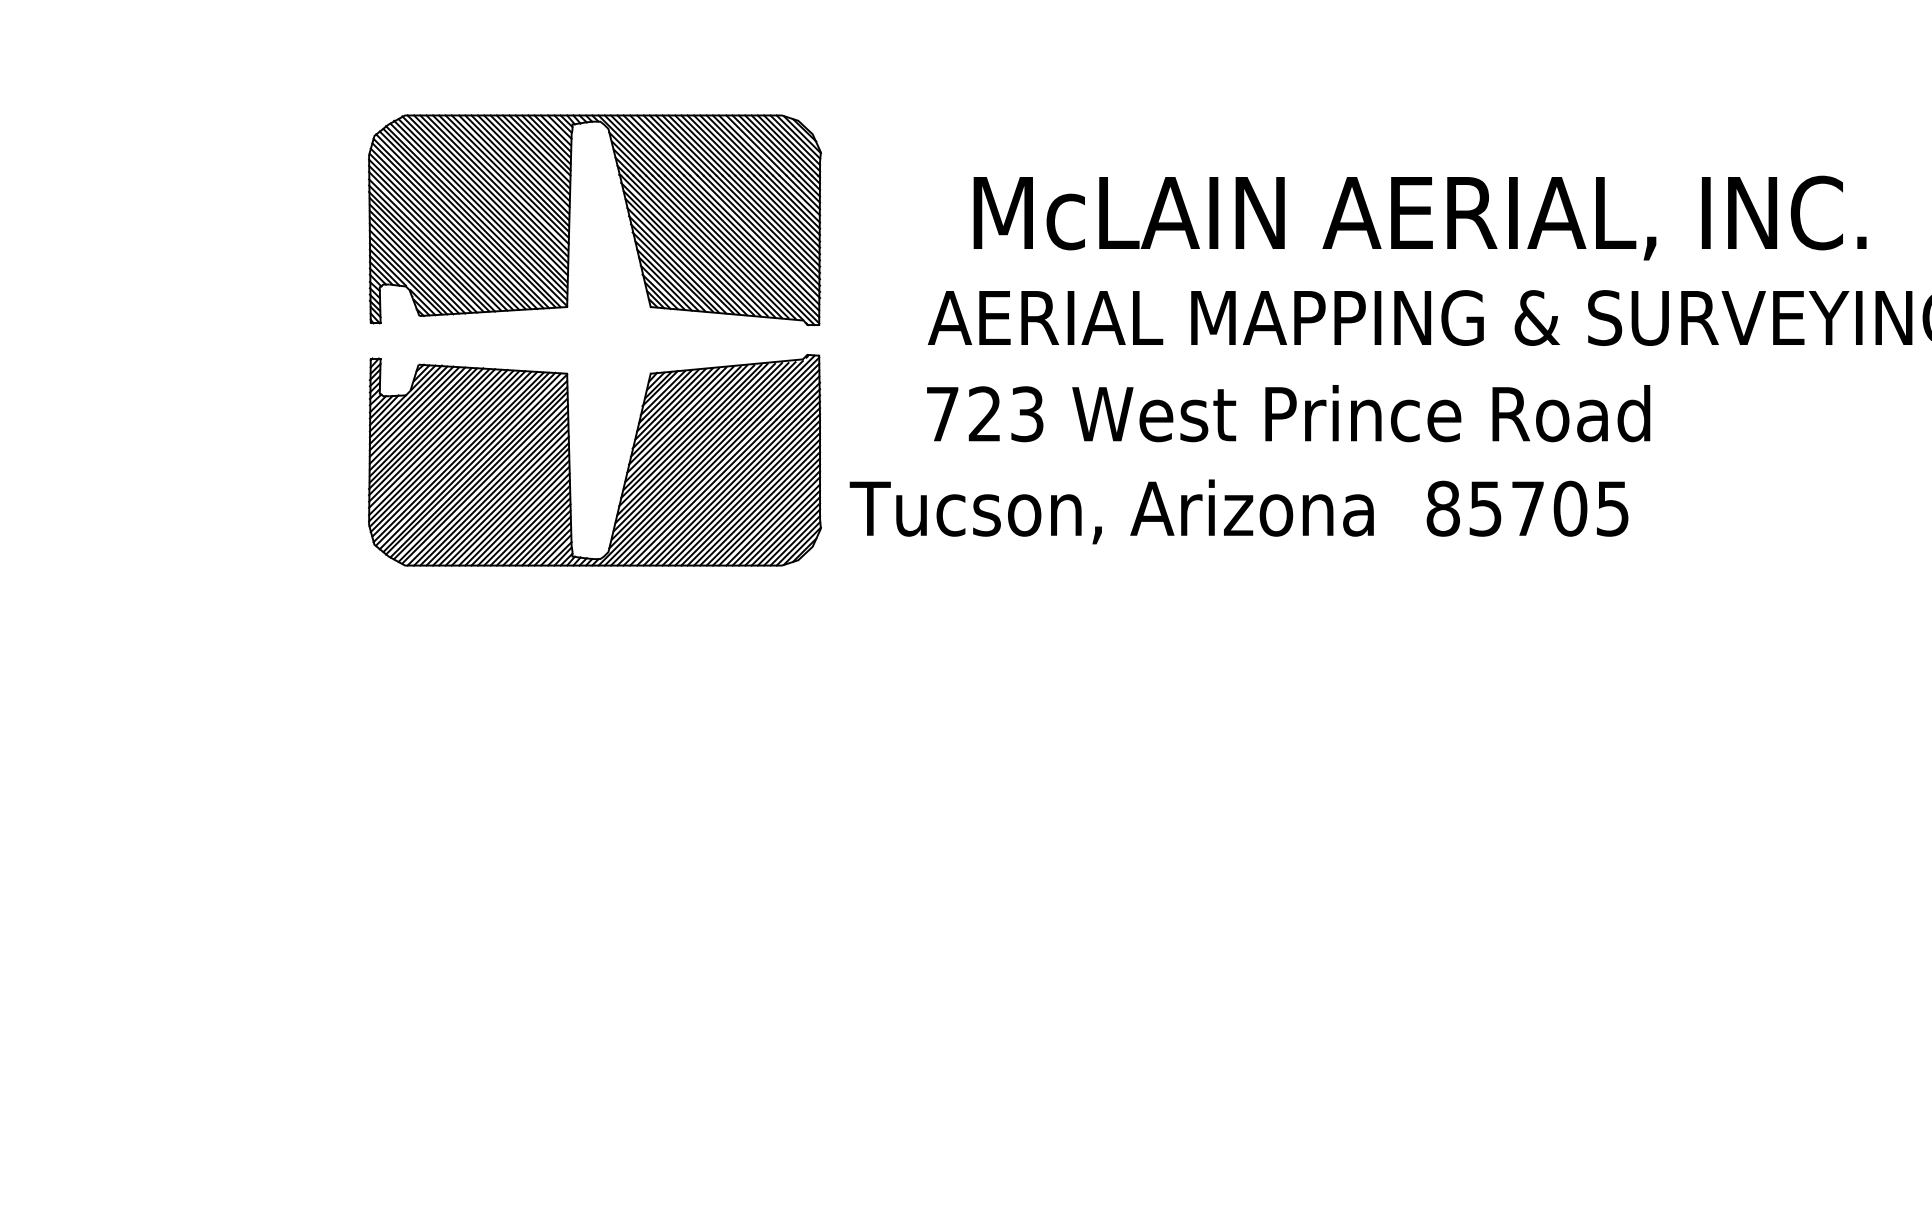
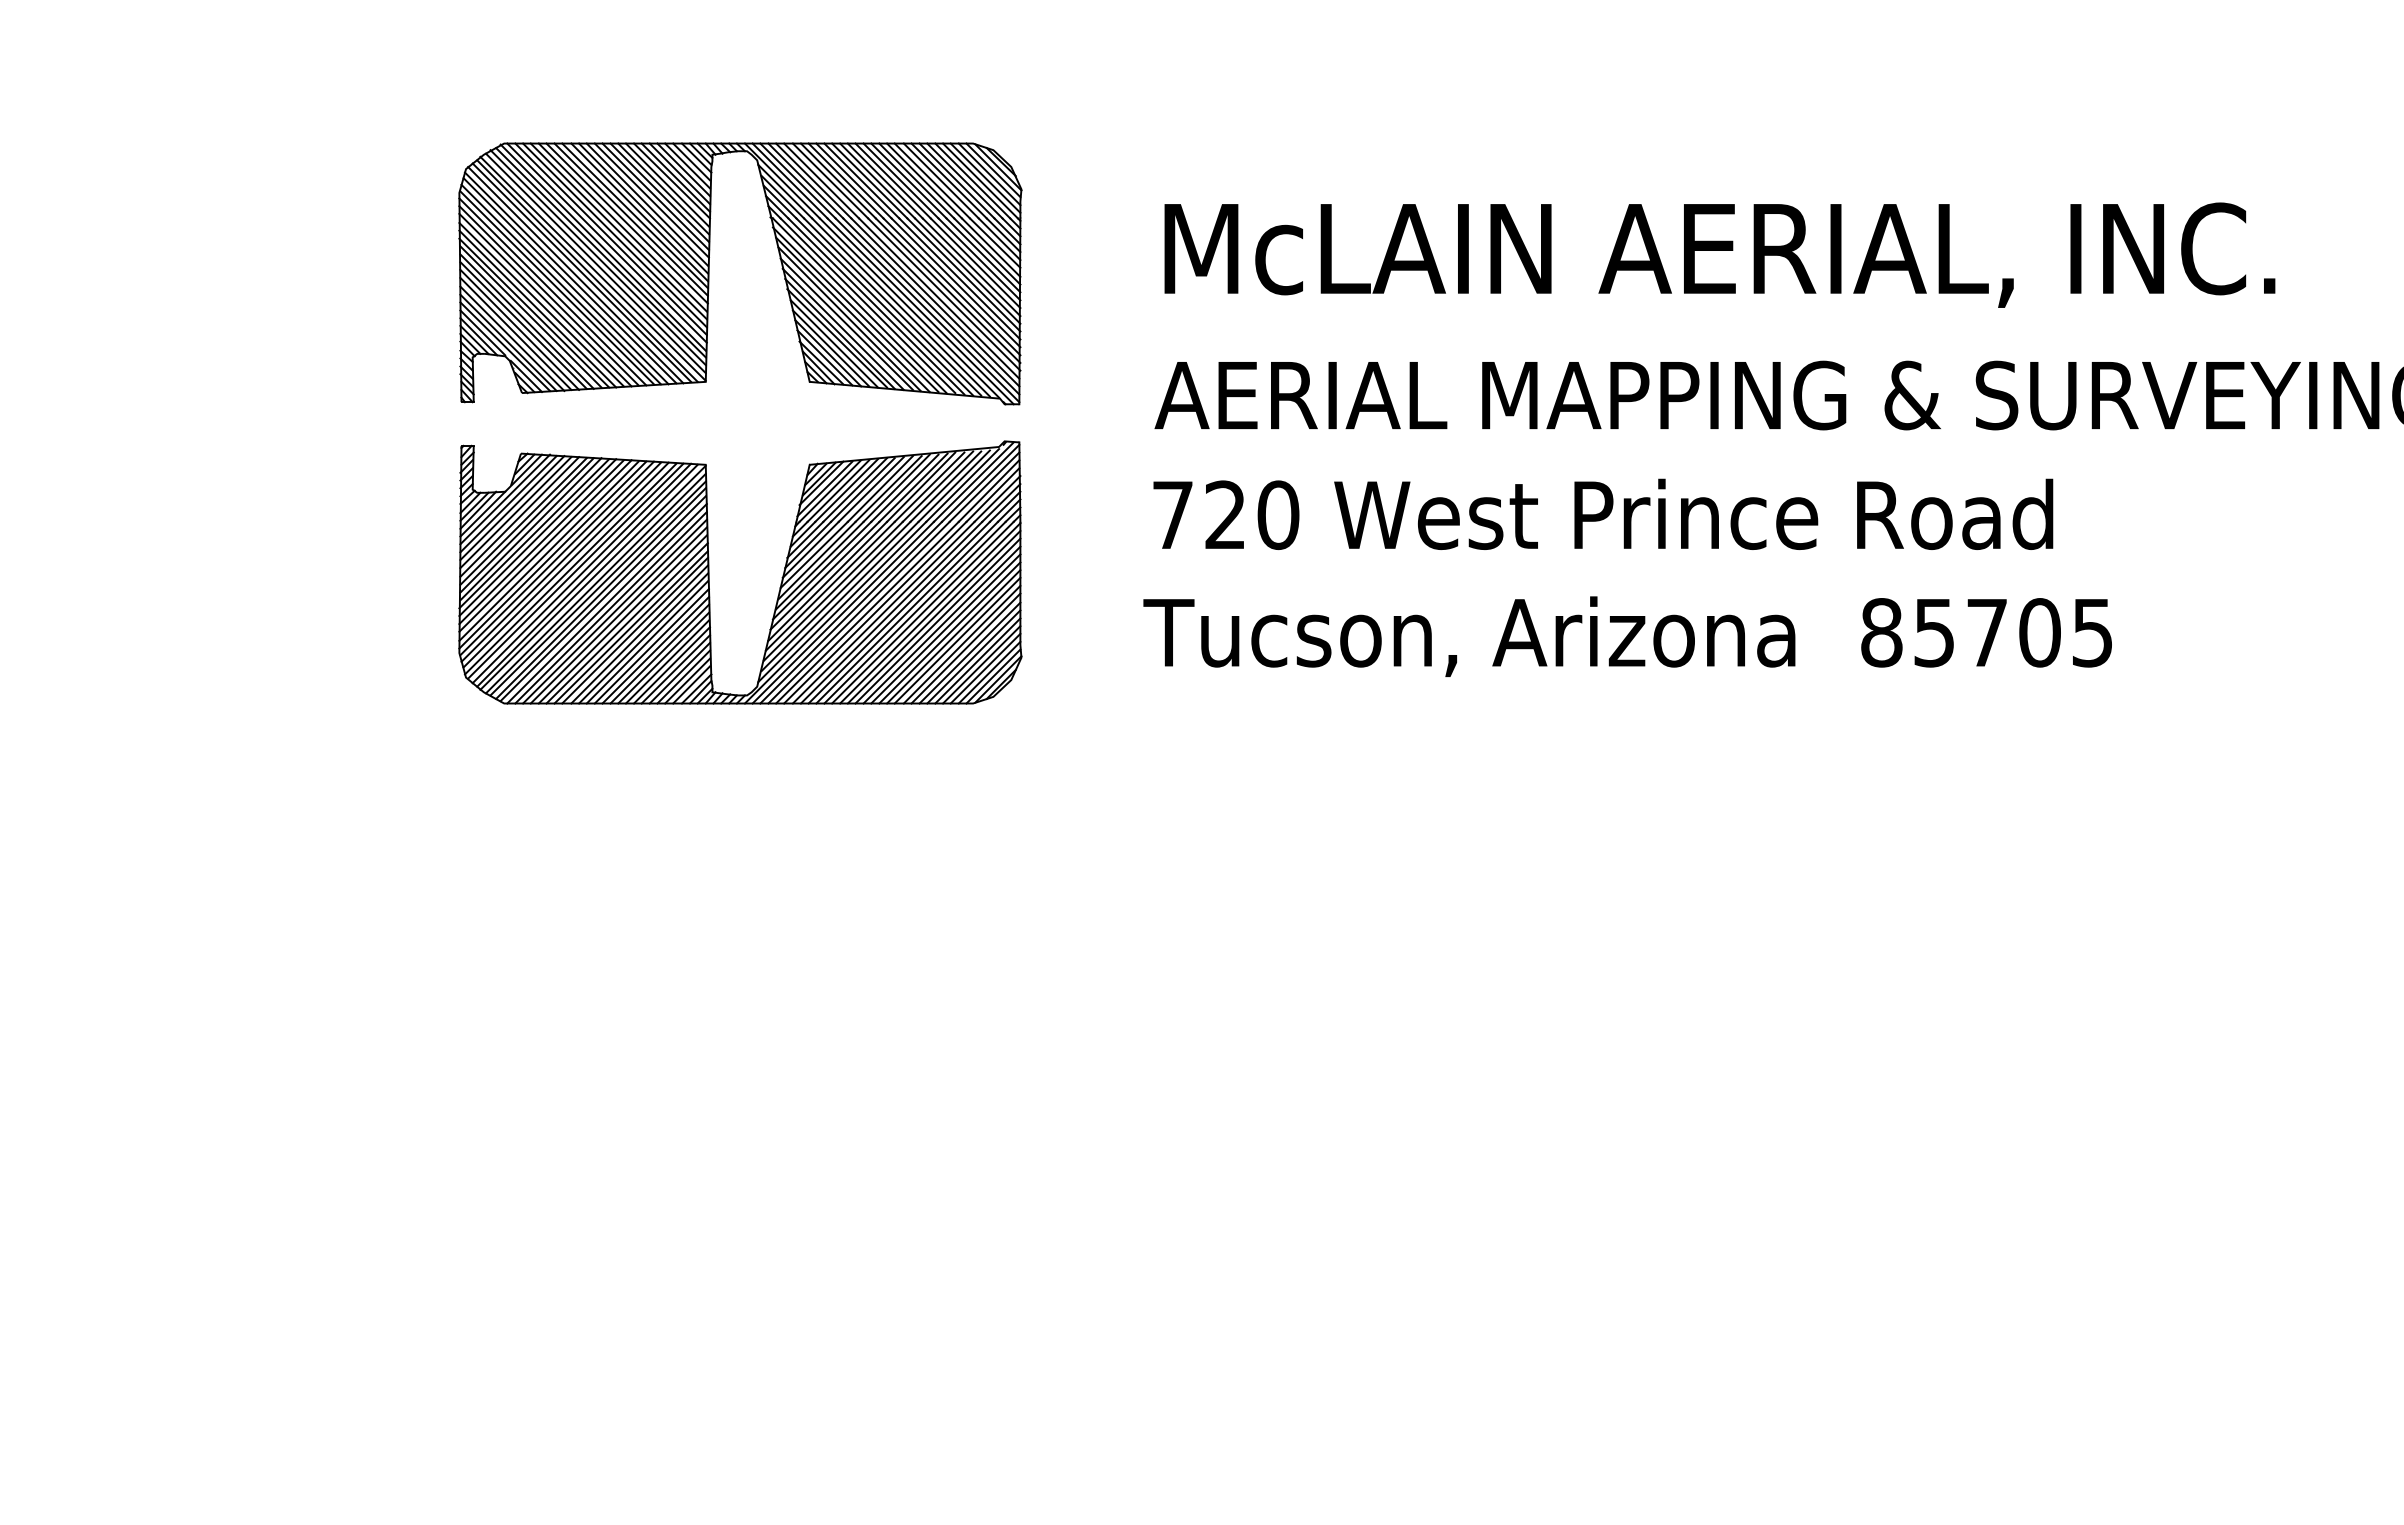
text: (1419, 217) -> (1719, 254), moved
text: (1027, 414) -> (1278, 515), 723 -> 720
text: (1238, 511) -> (1627, 636), moved

